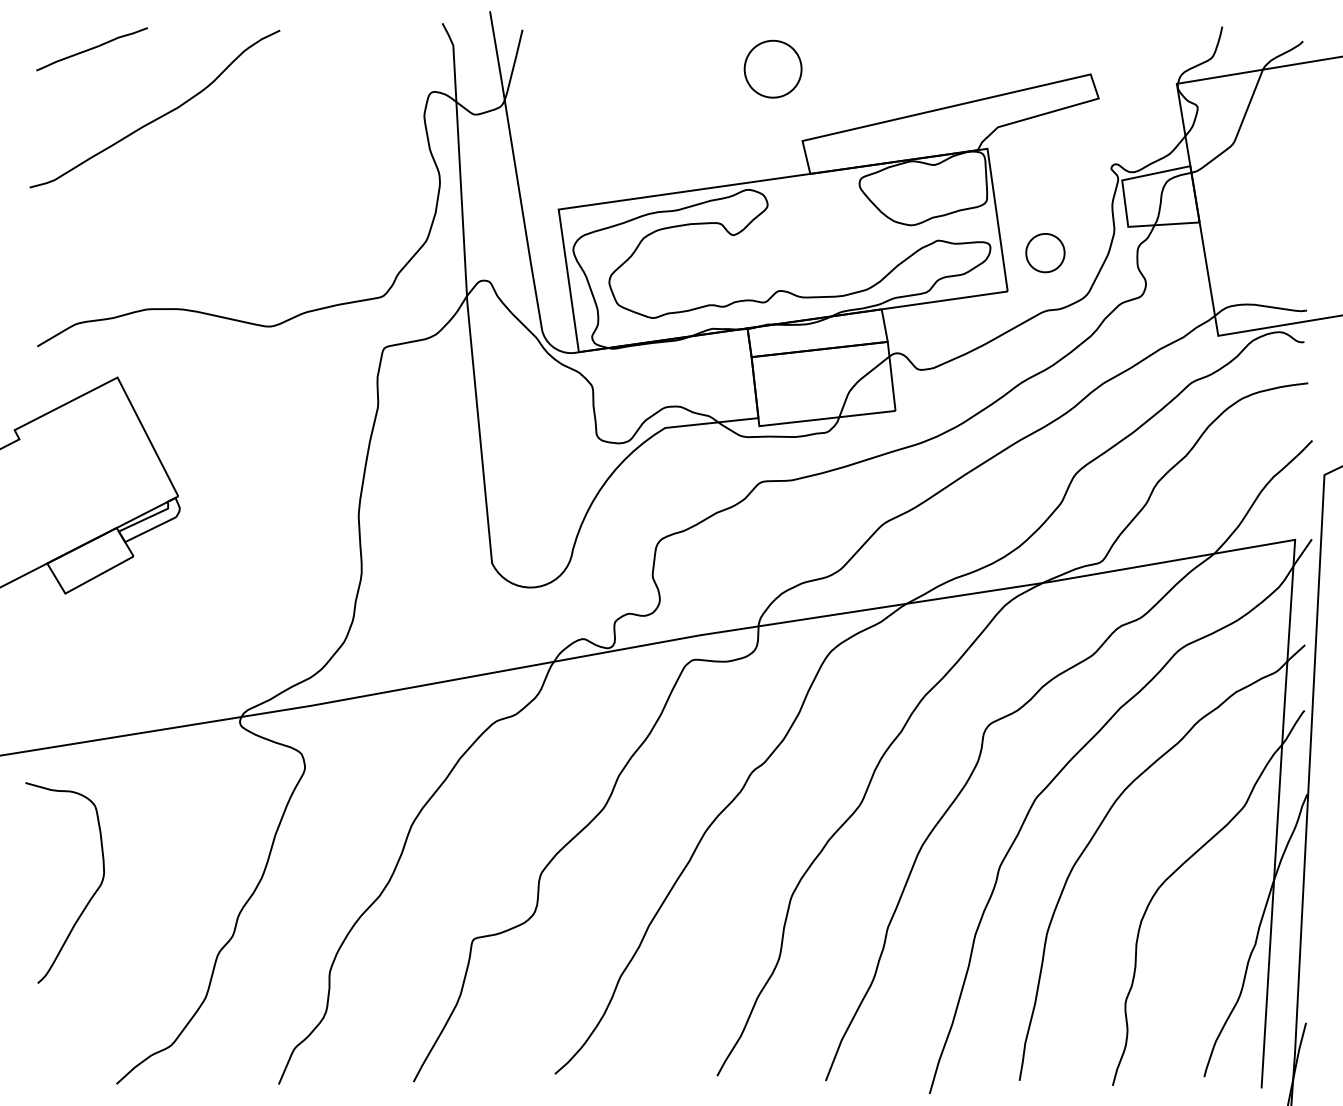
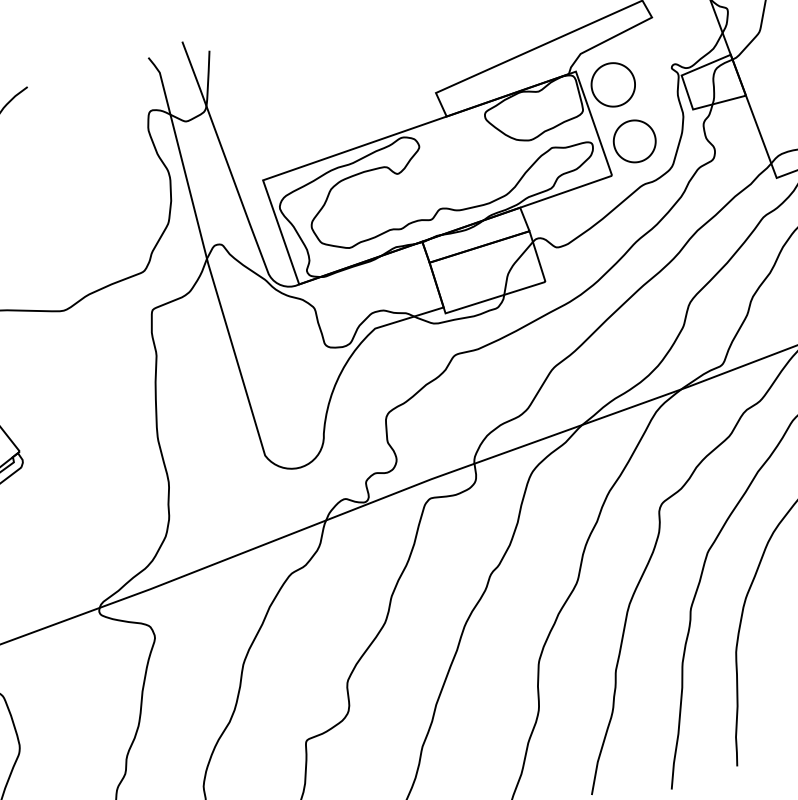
part: (772, 68) -> (612, 84), moved
part: (1045, 252) -> (634, 140), size x1.43

